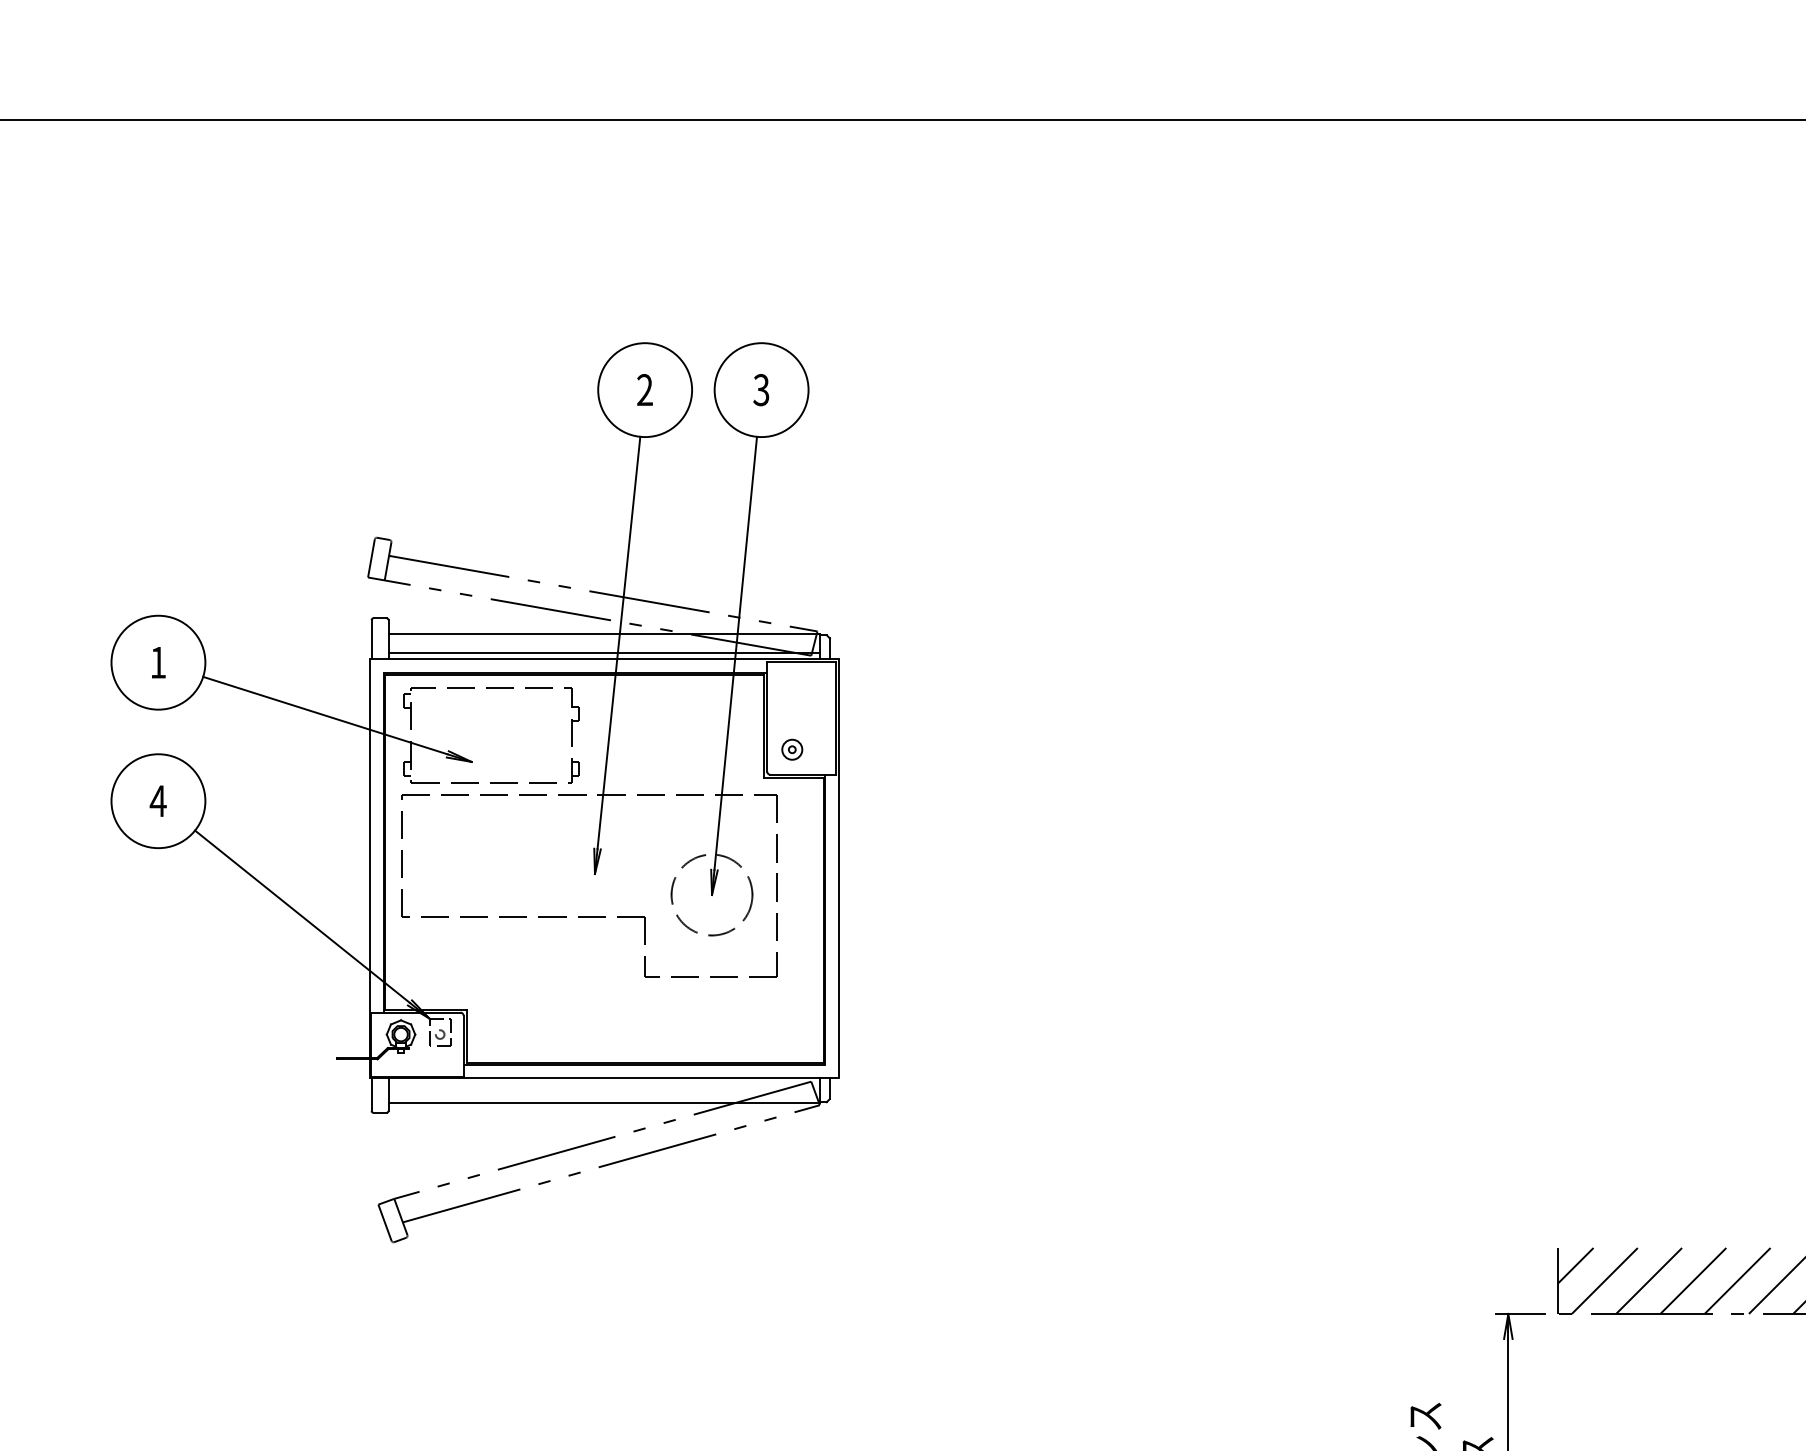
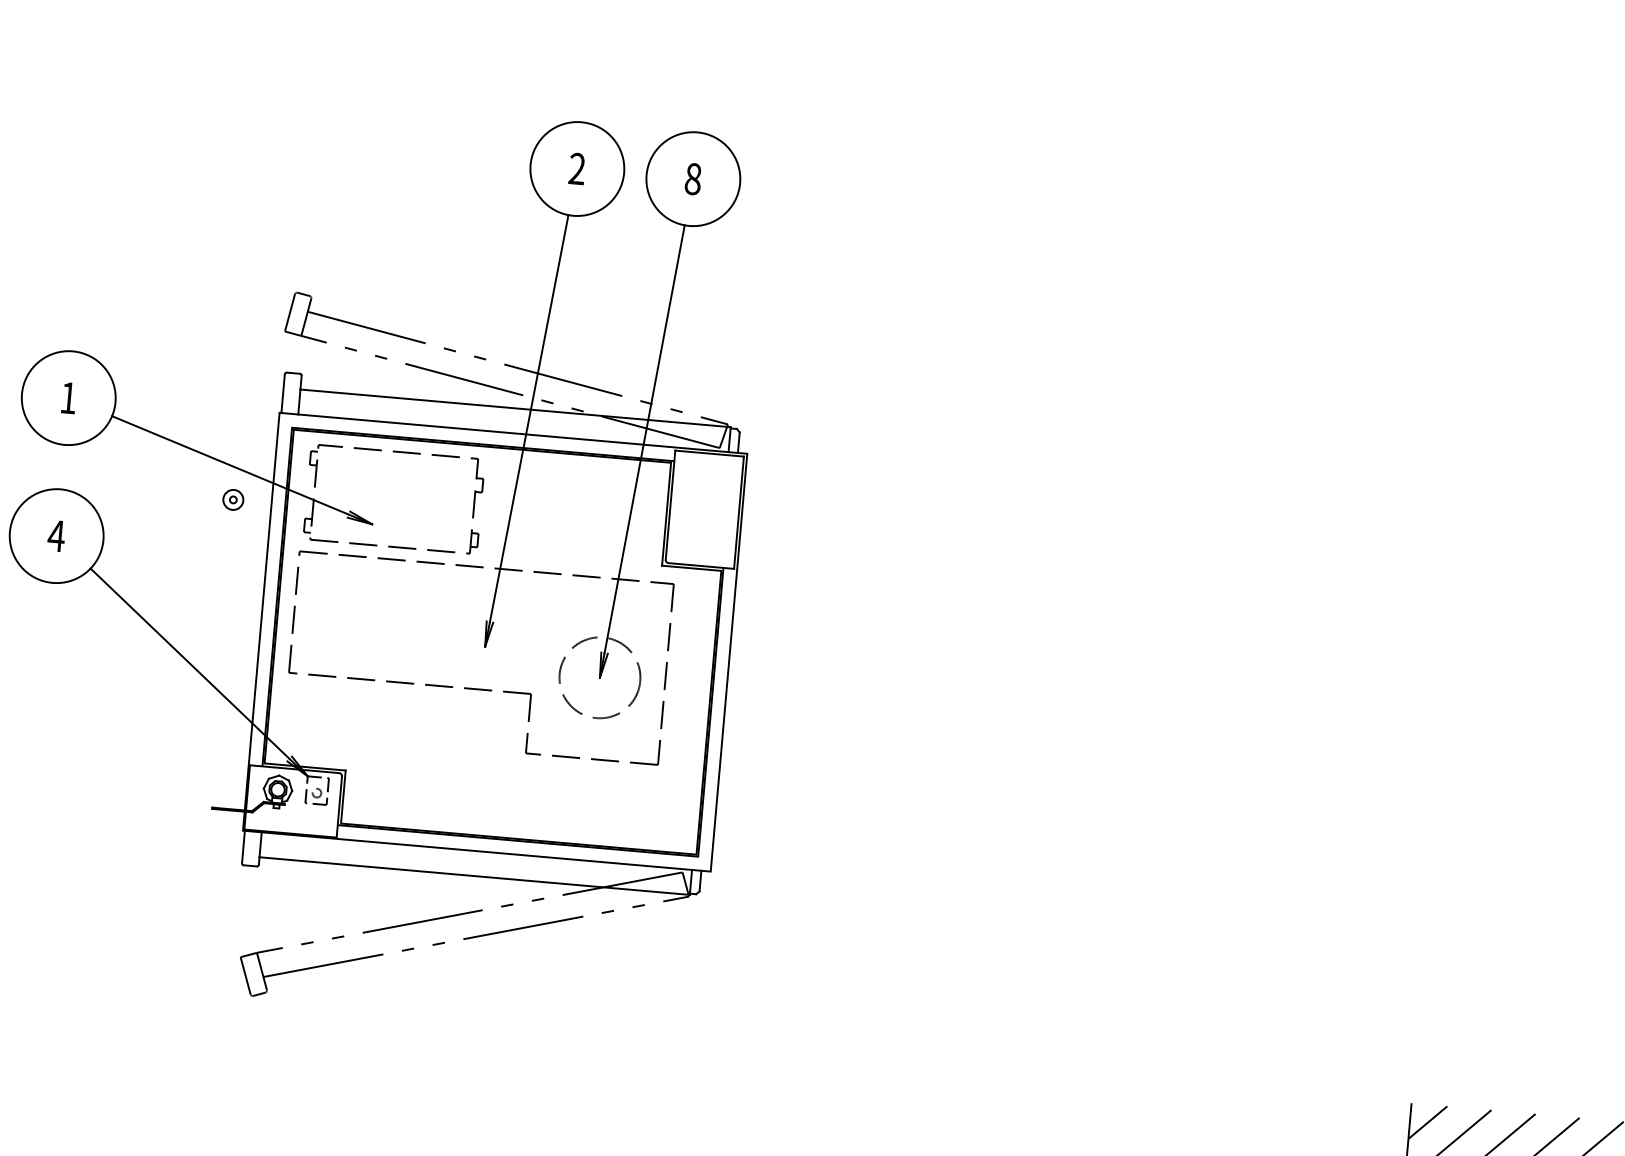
text: (761, 390) -> (693, 179), 3 -> 8
line: (604, 652) -> (513, 426), removed
part: (792, 749) -> (233, 499), moved

